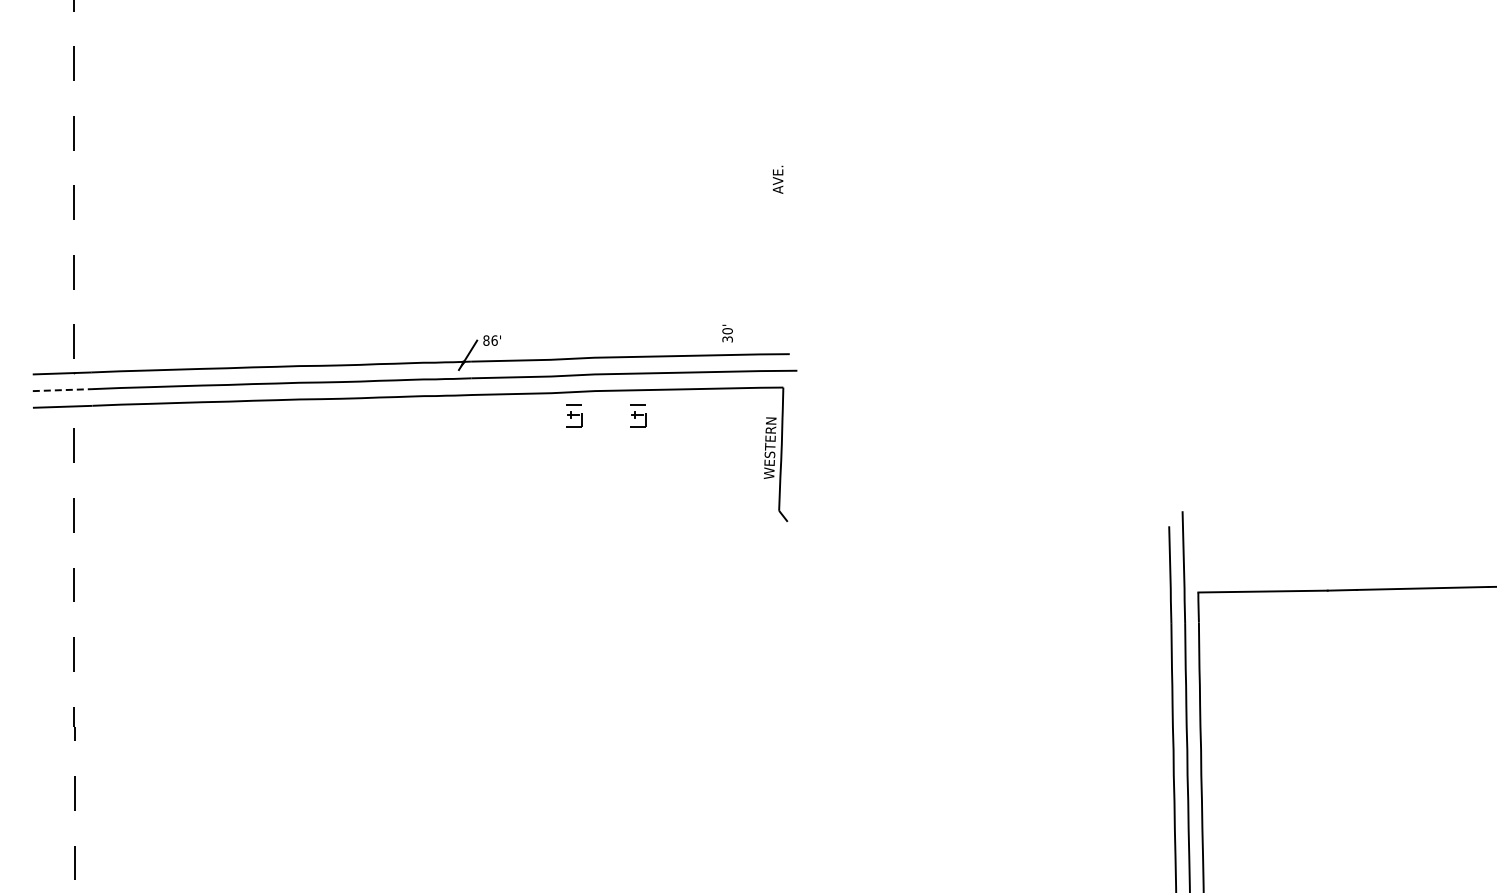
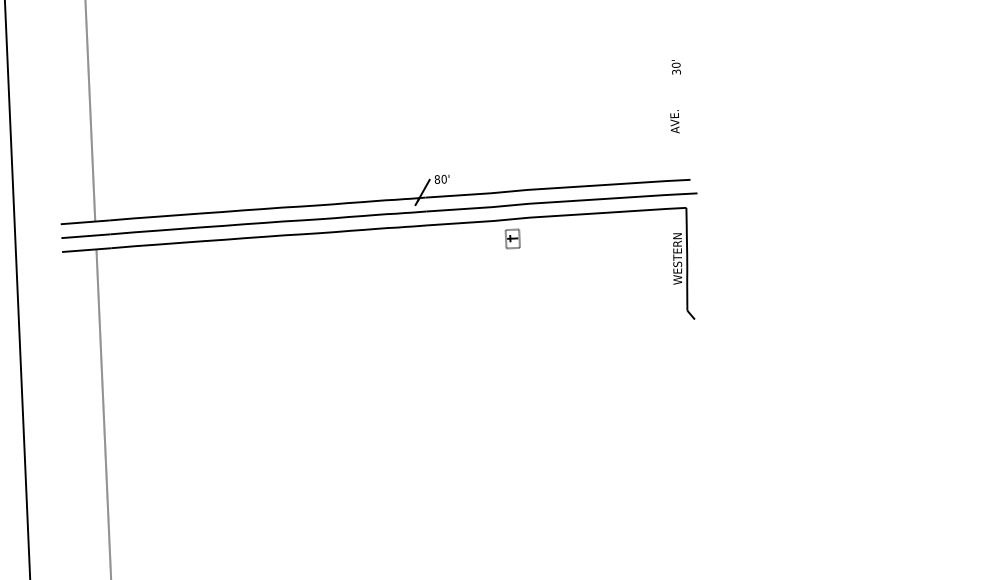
text: (777, 179) -> (674, 121), moved
text: (727, 333) -> (676, 67), moved
text: (494, 340) -> (444, 179), 86' -> 80'
line: (62, 390) -> (86, 236), dashed -> solid
part: (638, 415) -> (566, 236), removed

